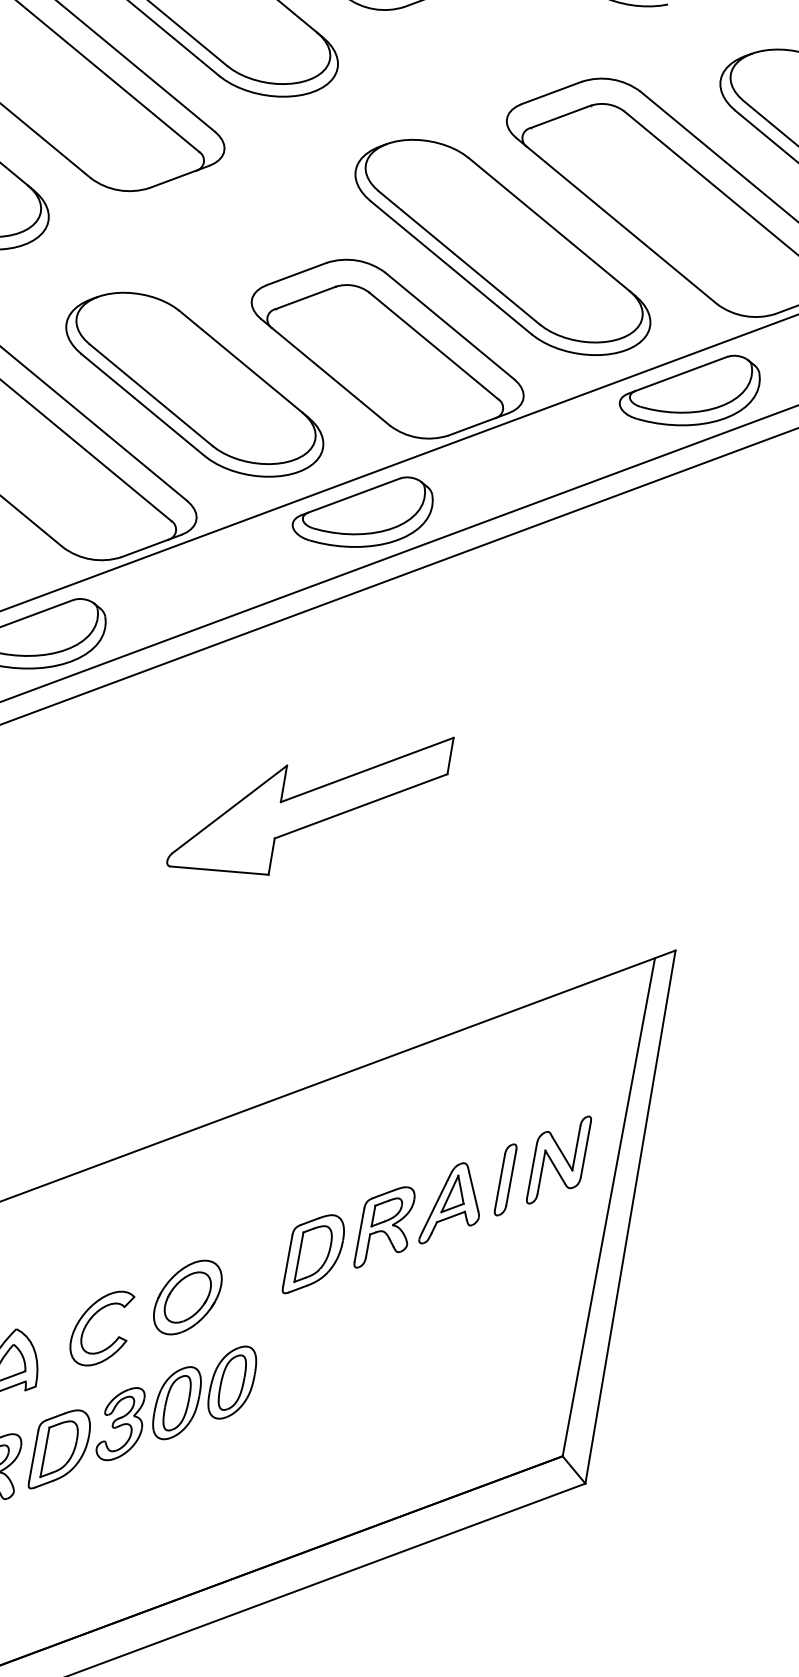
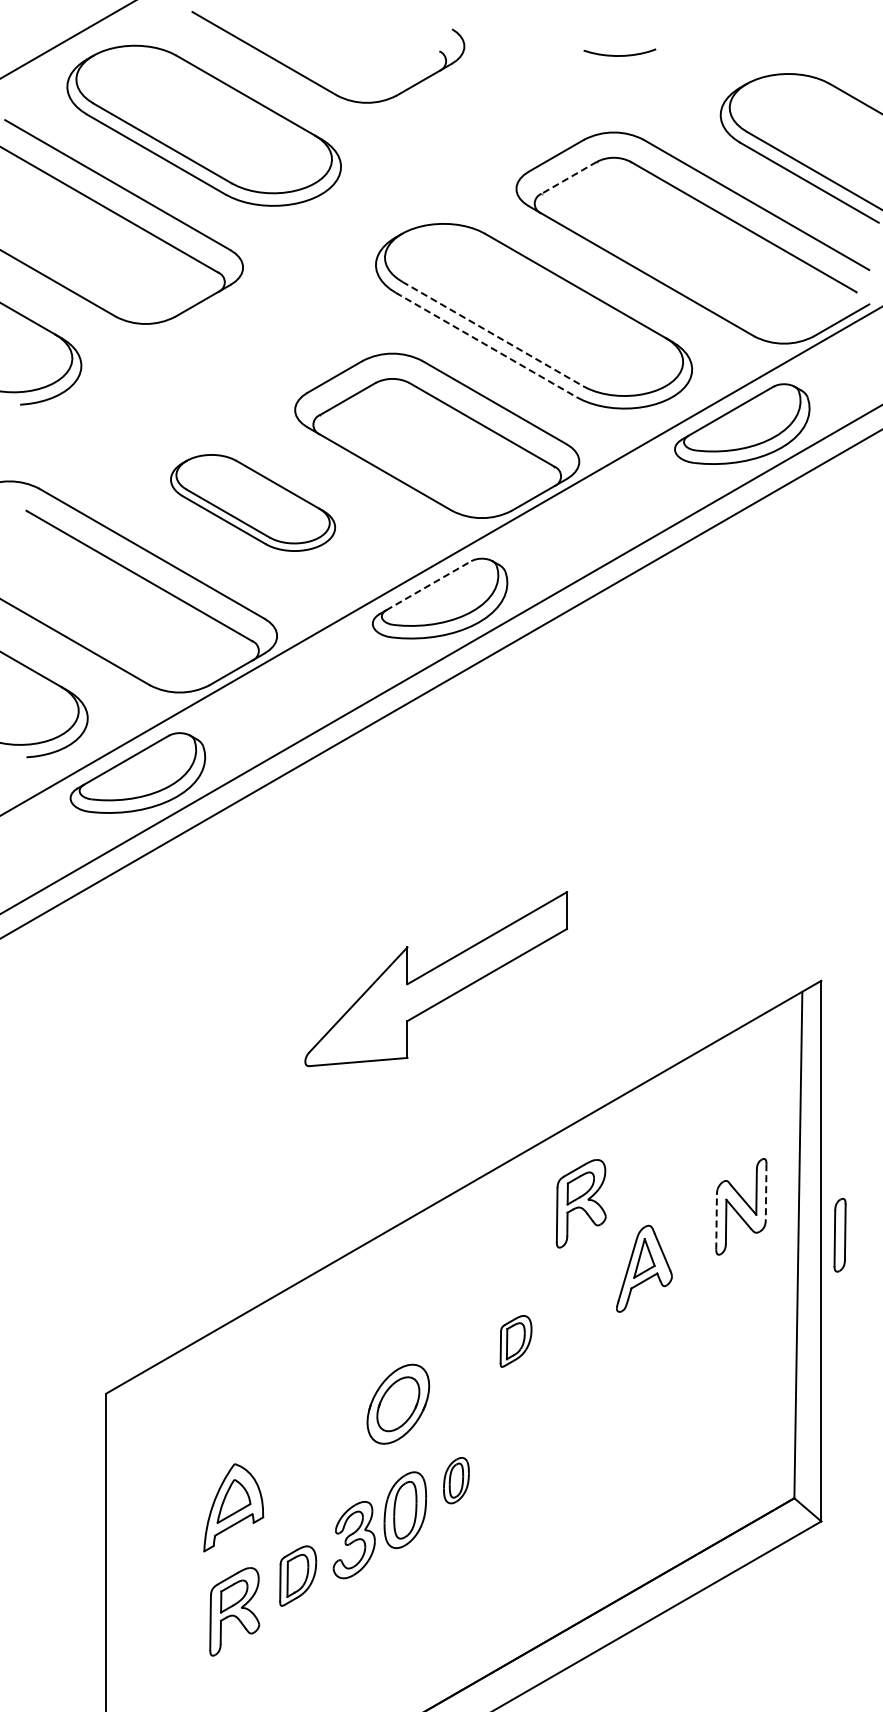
line: (561, 116) -> (569, 177), solid -> dashed
line: (460, 258) -> (493, 334), solid -> dashed
line: (451, 268) -> (486, 345), solid -> dashed
part: (194, 384) -> (252, 502), size x0.6
line: (355, 495) -> (429, 585), solid -> dashed
part: (310, 802) -> (436, 979), moved
line: (586, 1149) -> (766, 1191), solid -> dashed
line: (532, 1170) -> (716, 1221), solid -> dashed
part: (505, 1180) -> (839, 1235), moved
part: (384, 1227) -> (580, 1203), moved
part: (313, 1255) -> (515, 1341), size x0.6
part: (92, 1319) -> (307, 1441), removed
part: (232, 1382) -> (456, 1480), size x0.6
part: (59, 1449) -> (297, 1575), size x0.7

